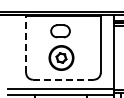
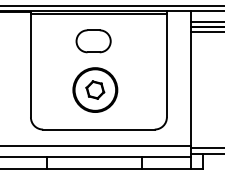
line: (26, 44) -> (31, 65), dashed -> solid
line: (63, 79) -> (99, 129), dashed -> solid

